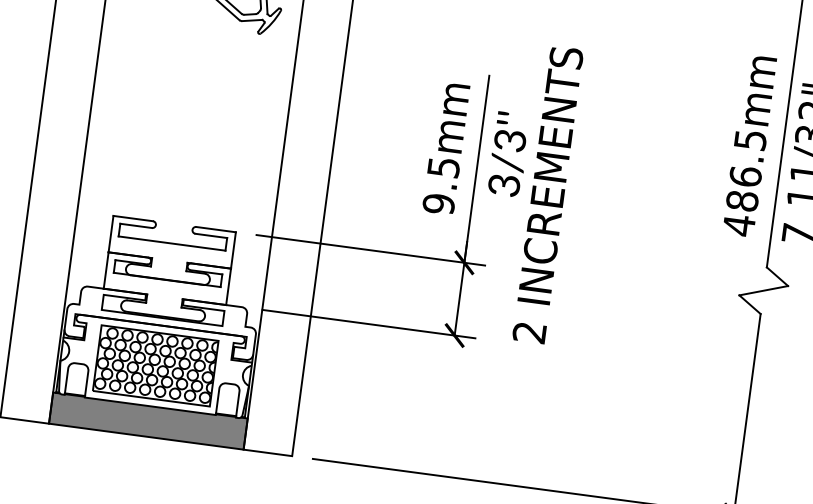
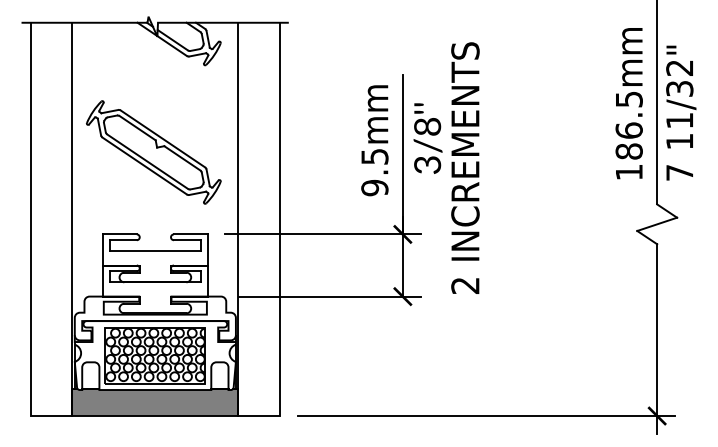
part: (185, 127) -> (153, 152), added
text: (510, 140) -> (427, 126), 3/3''\f] -> 3/8''\f]
text: (739, 225) -> (629, 172), 486.5mm -> 186.5mm

